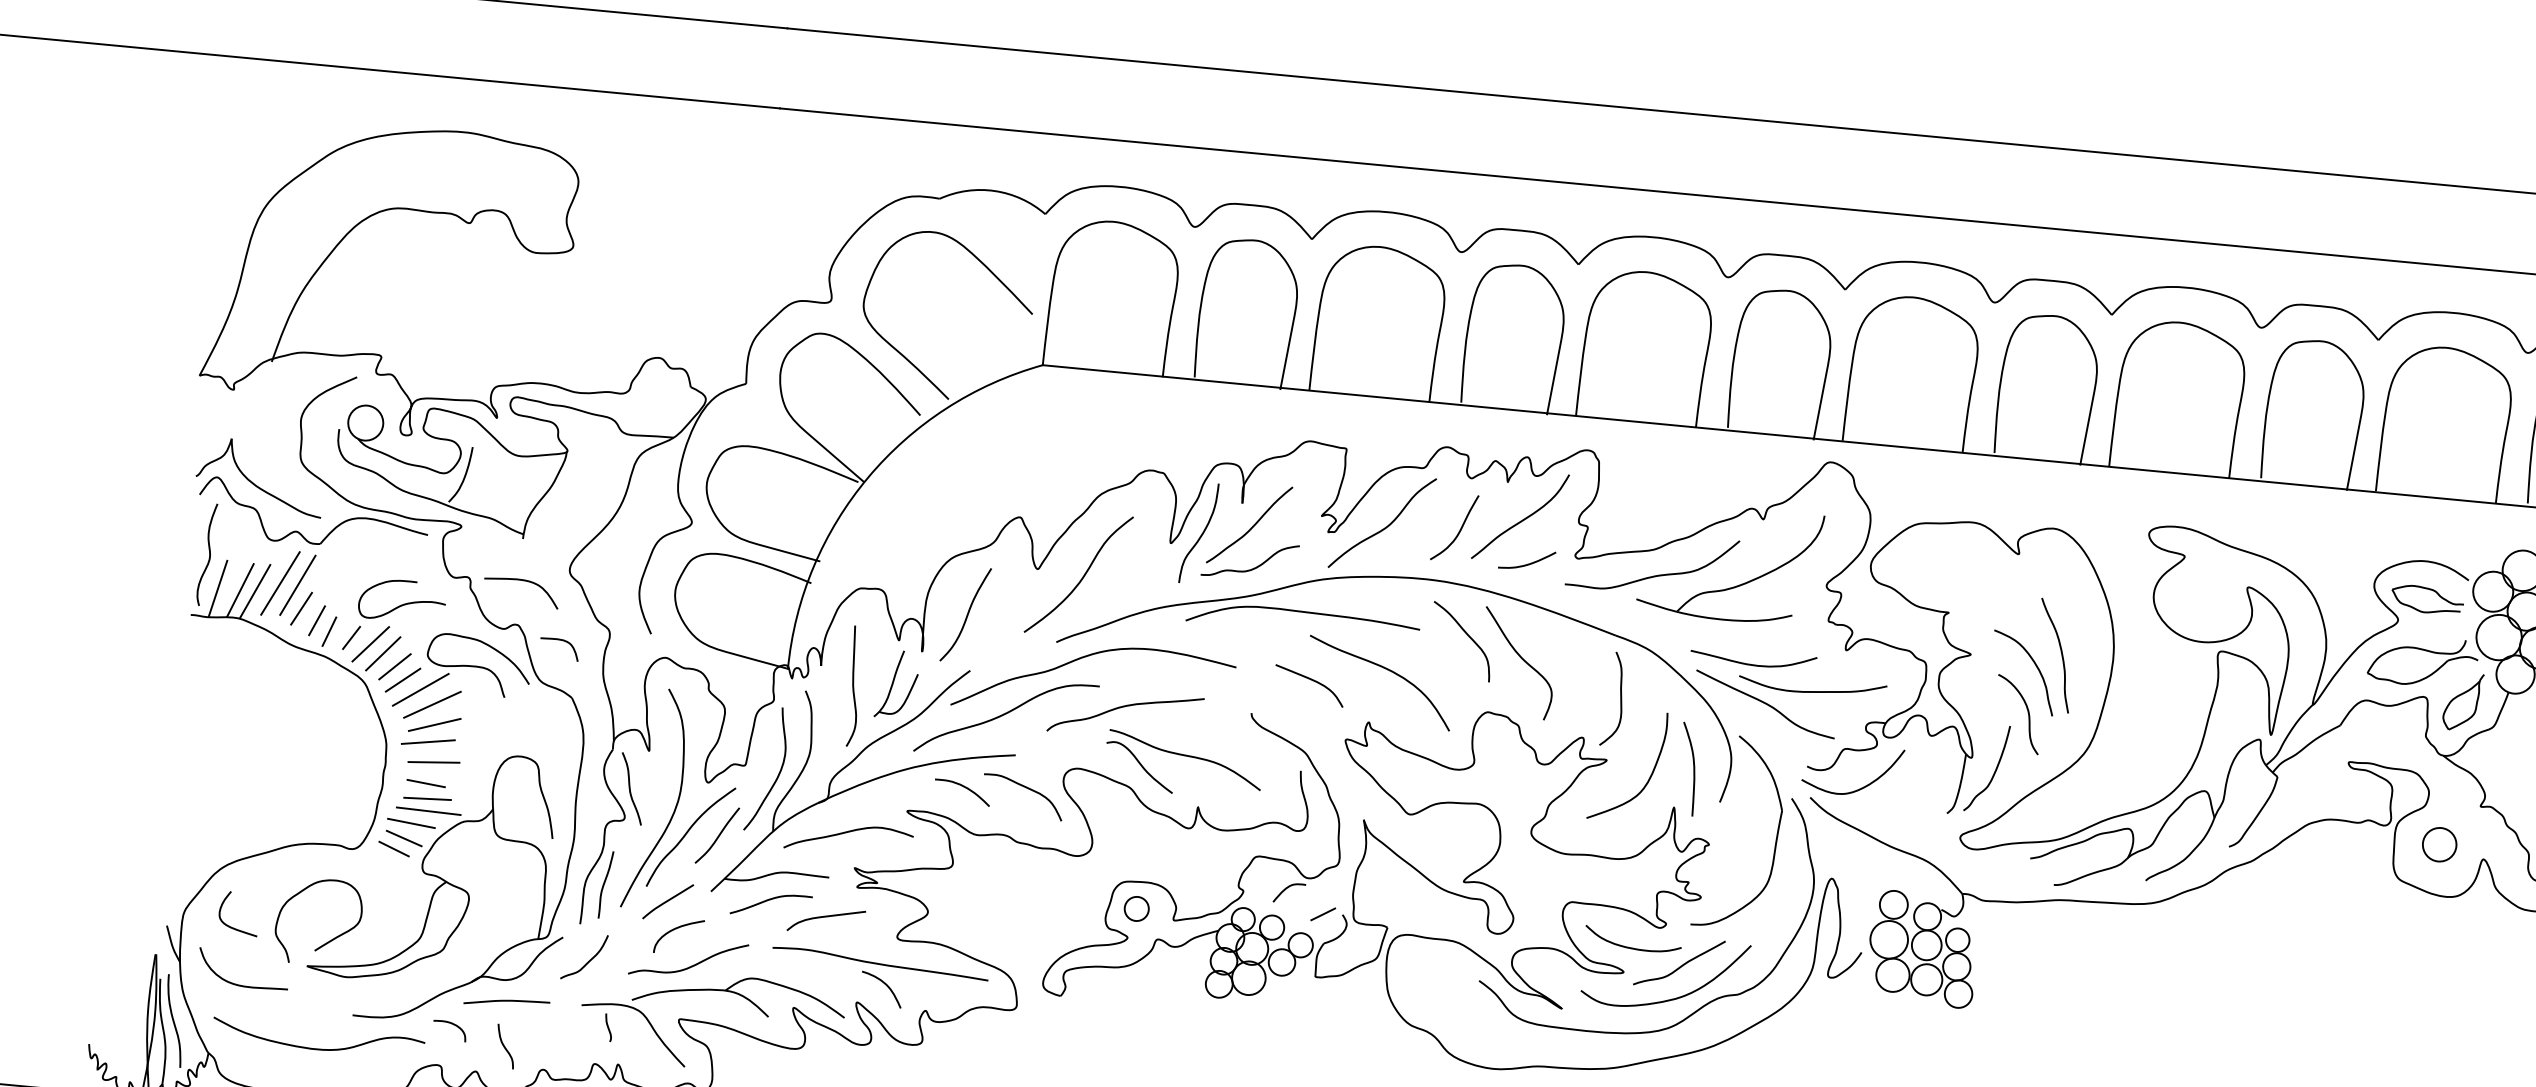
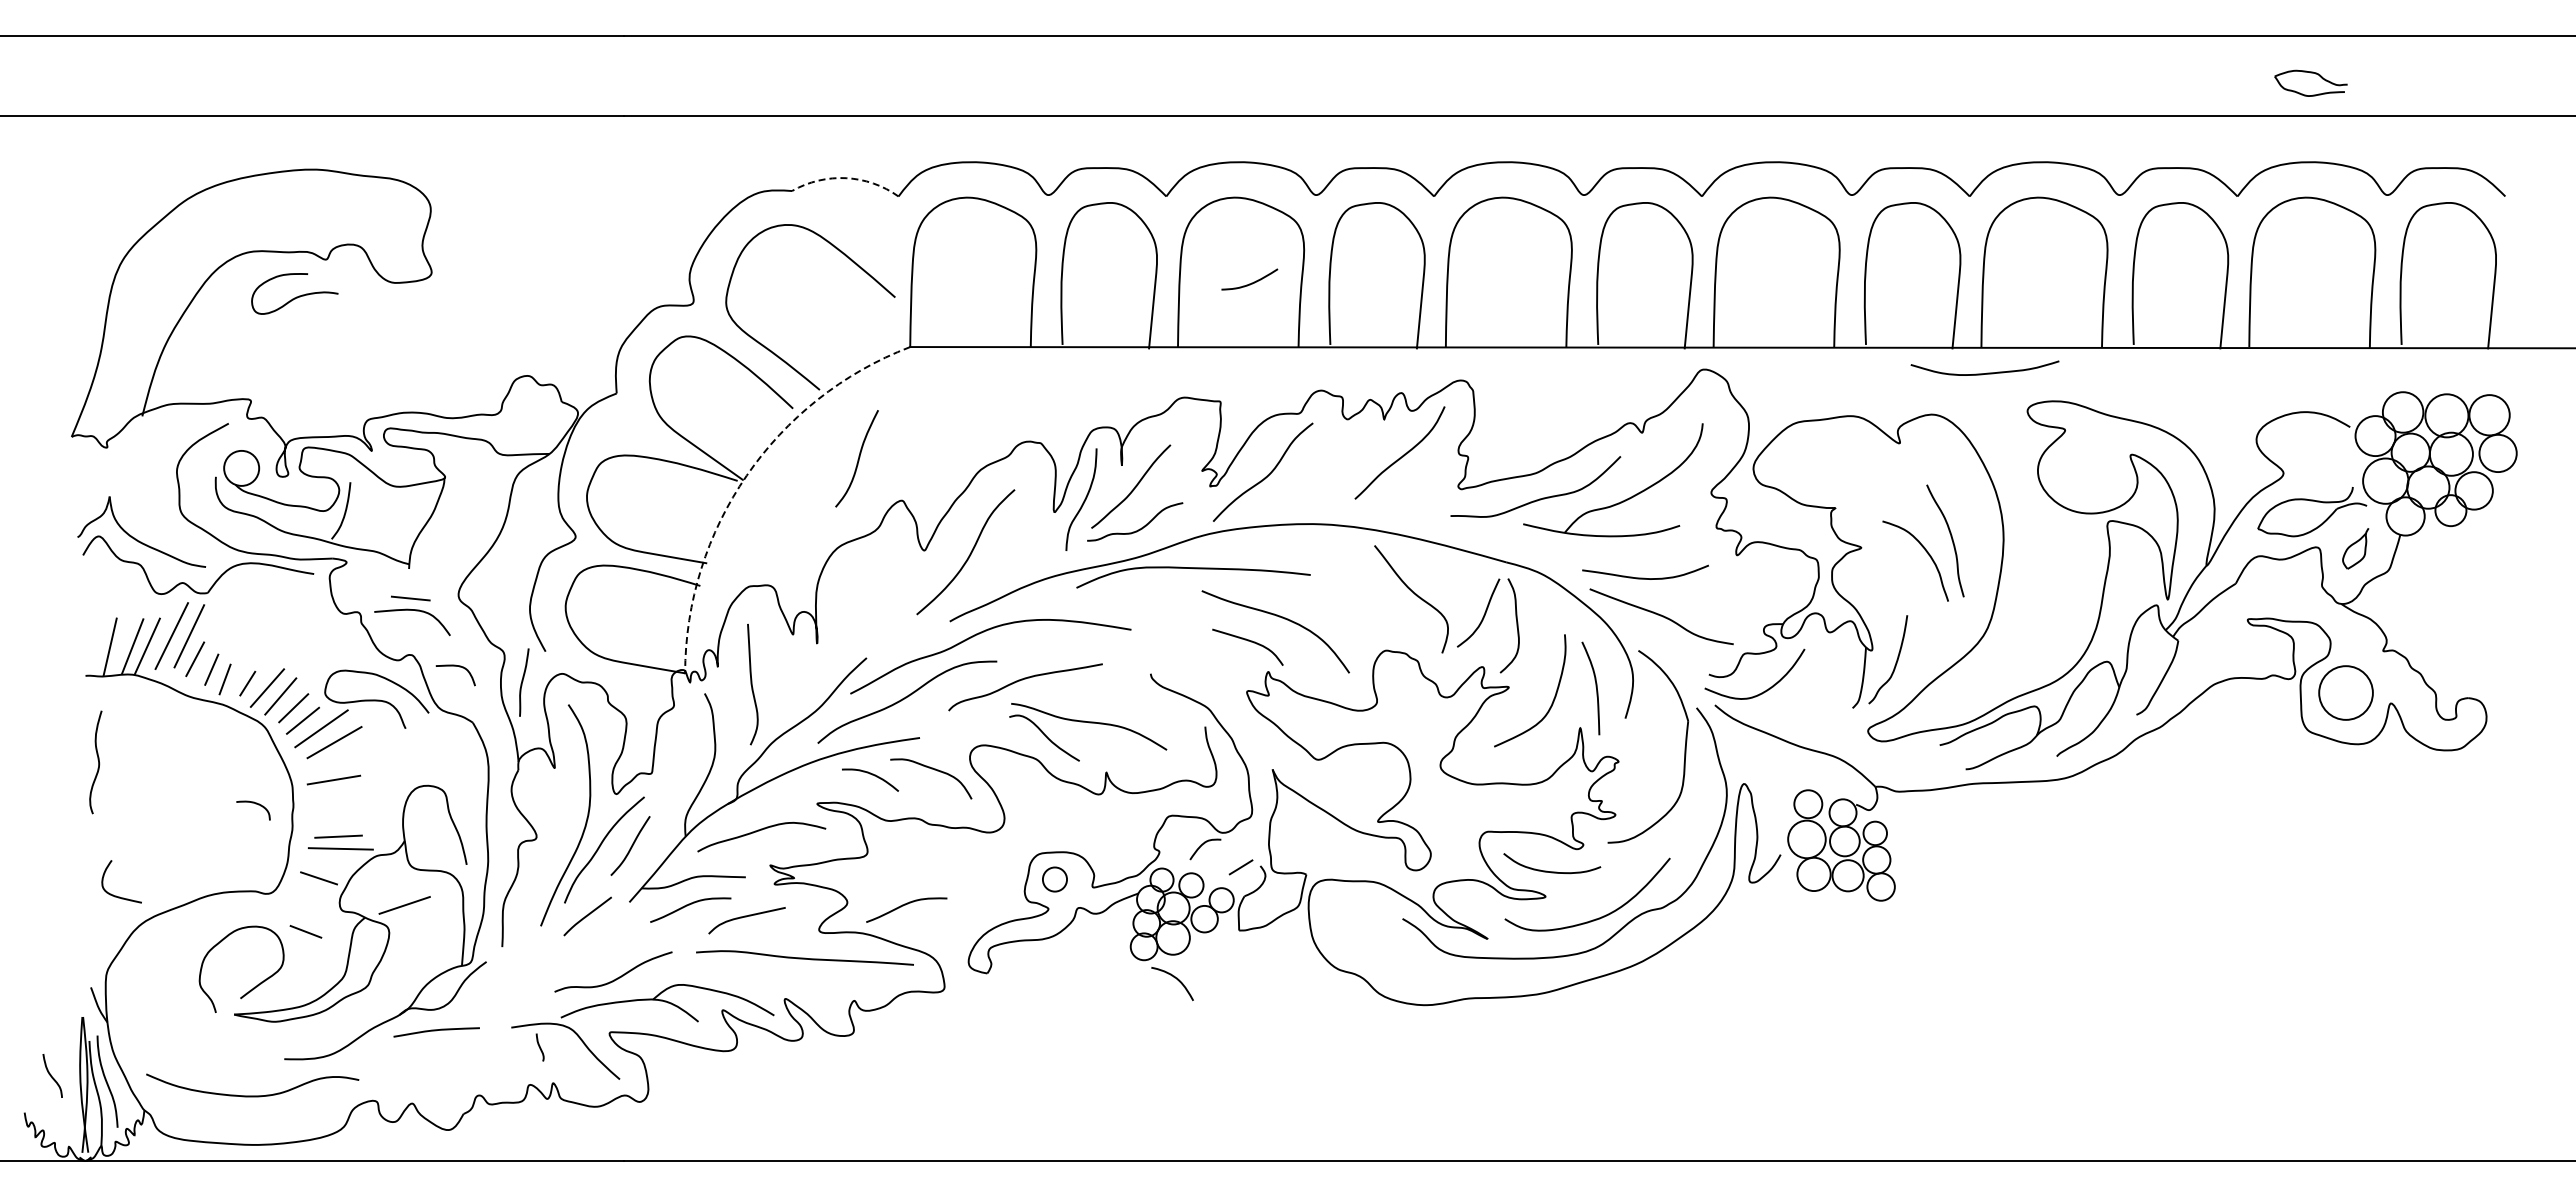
line: (995, 191) -> (846, 178), solid -> dashed
line: (867, 477) -> (746, 475), solid -> dashed
curve: (1459, 530) -> (1483, 615), moved
curve: (209, 555) -> (98, 762), moved
curve: (1528, 563) -> (1251, 282), moved
part: (2428, 590) -> (2310, 73), moved
curve: (403, 603) -> (296, 296), moved
curve: (966, 615) -> (857, 459), moved
curve: (1467, 635) -> (1358, 576), removed
curve: (1309, 680) -> (1247, 641), moved
part: (896, 684) -> (794, 678), removed
curve: (1813, 690) -> (1986, 372), moved
part: (2462, 701) -> (2355, 548), size x0.7
curve: (2027, 713) -> (1923, 601), removed
line: (434, 725) -> (404, 905), moved
line: (434, 762) -> (341, 799), removed
curve: (777, 775) -> (684, 780), removed
line: (425, 783) -> (410, 598), moved
curve: (630, 788) -> (539, 807), removed
line: (411, 823) -> (324, 862), removed
circle: (2439, 844) -> (2345, 692), size x1.6
line: (393, 848) -> (305, 931), moved
curve: (605, 883) -> (523, 681), moved
curve: (985, 920) -> (905, 905), added
curve: (232, 926) -> (116, 895), moved
curve: (676, 929) -> (598, 943), removed
curve: (587, 961) -> (513, 983), removed
curve: (1682, 964) -> (1603, 883), removed
curve: (884, 984) -> (1174, 978), moved
curve: (242, 985) -> (171, 1039), removed
curve: (452, 1025) -> (255, 804), moved
curve: (504, 1046) -> (51, 1075), moved

